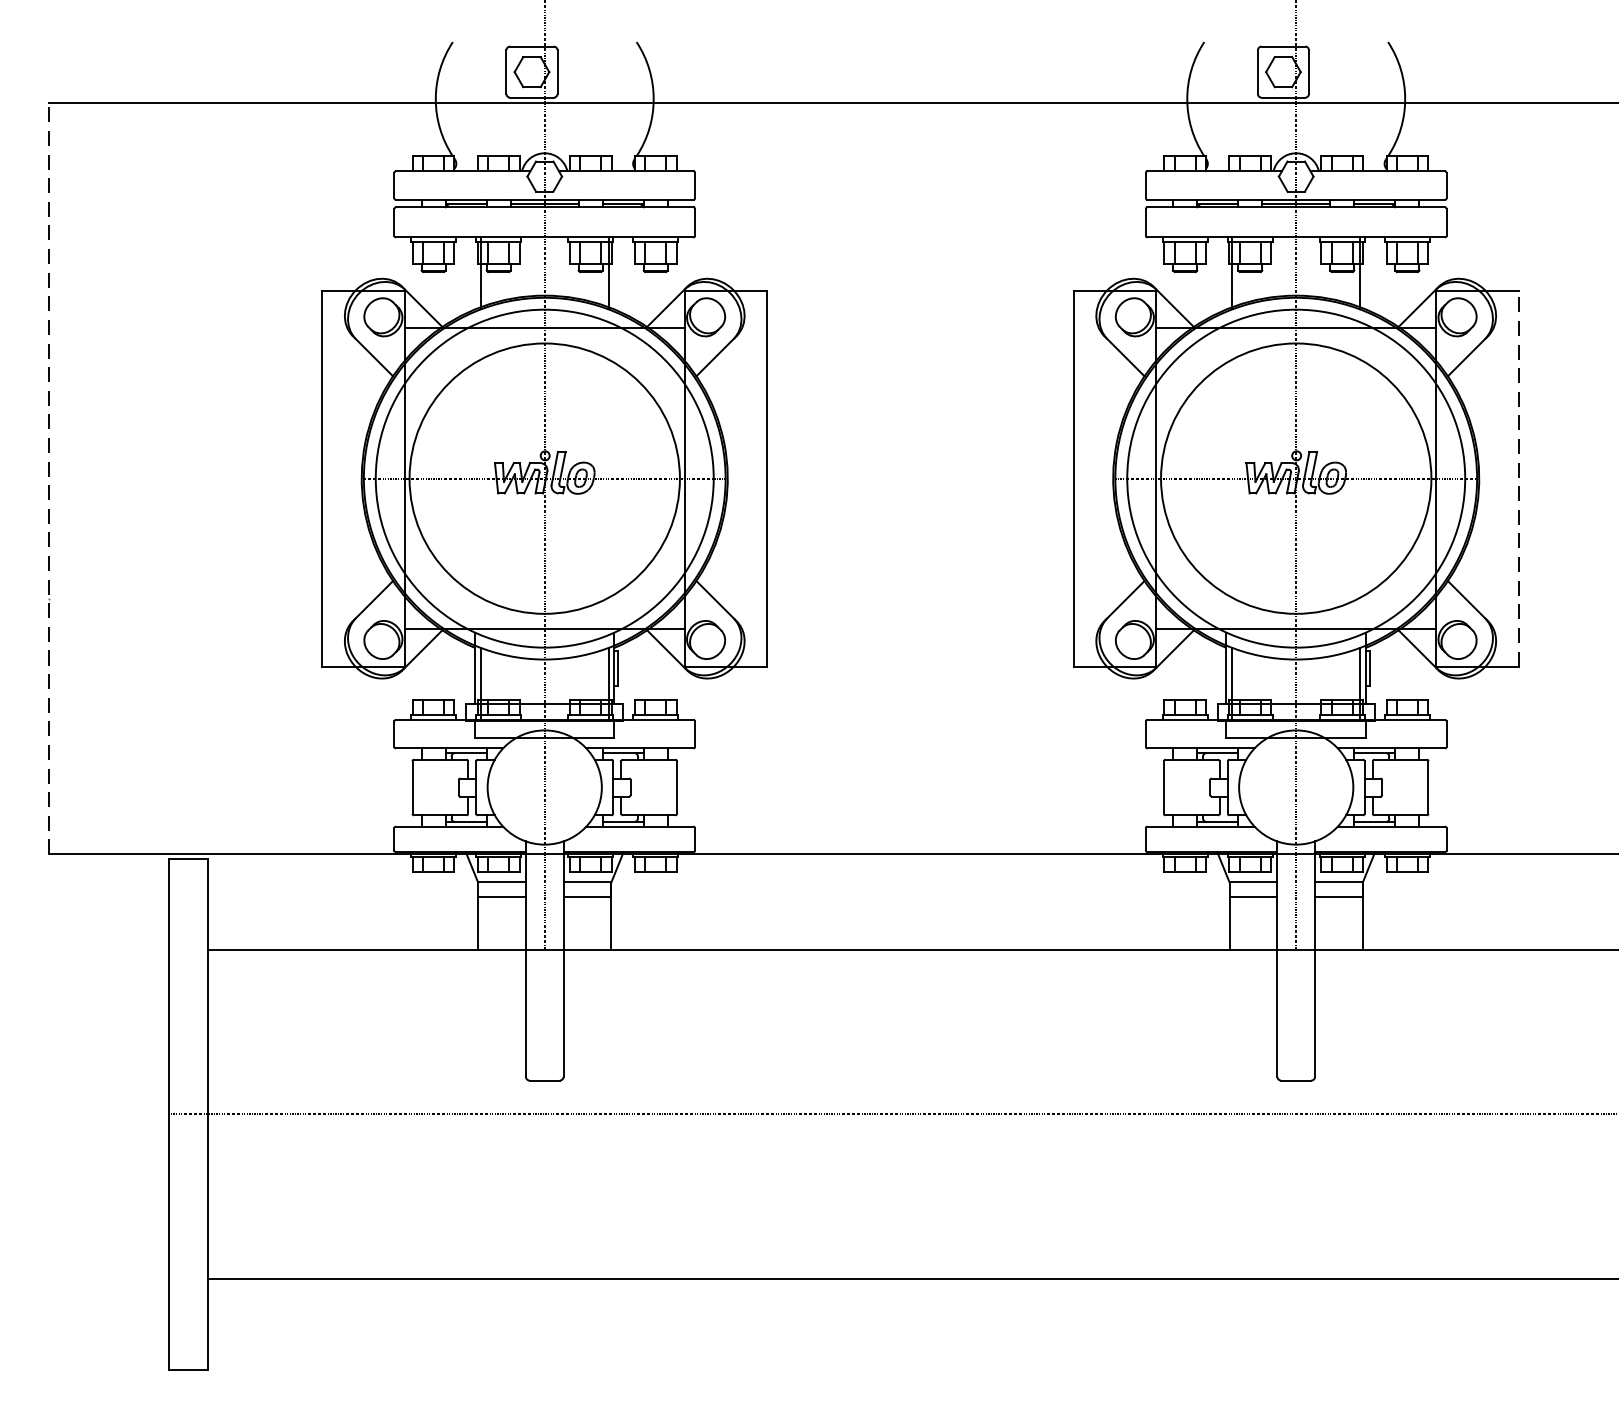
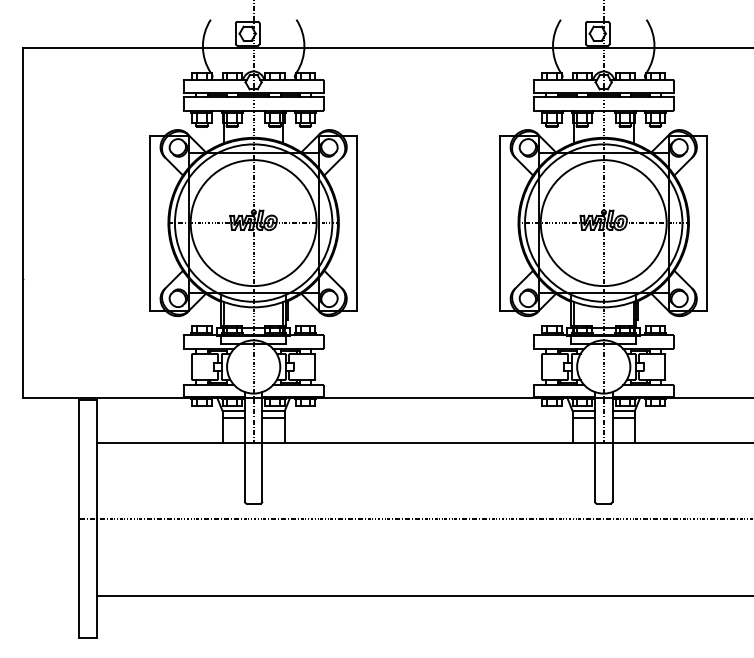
line: (48, 477) -> (22, 222), dashed -> solid
line: (1518, 479) -> (707, 223), dashed -> solid

